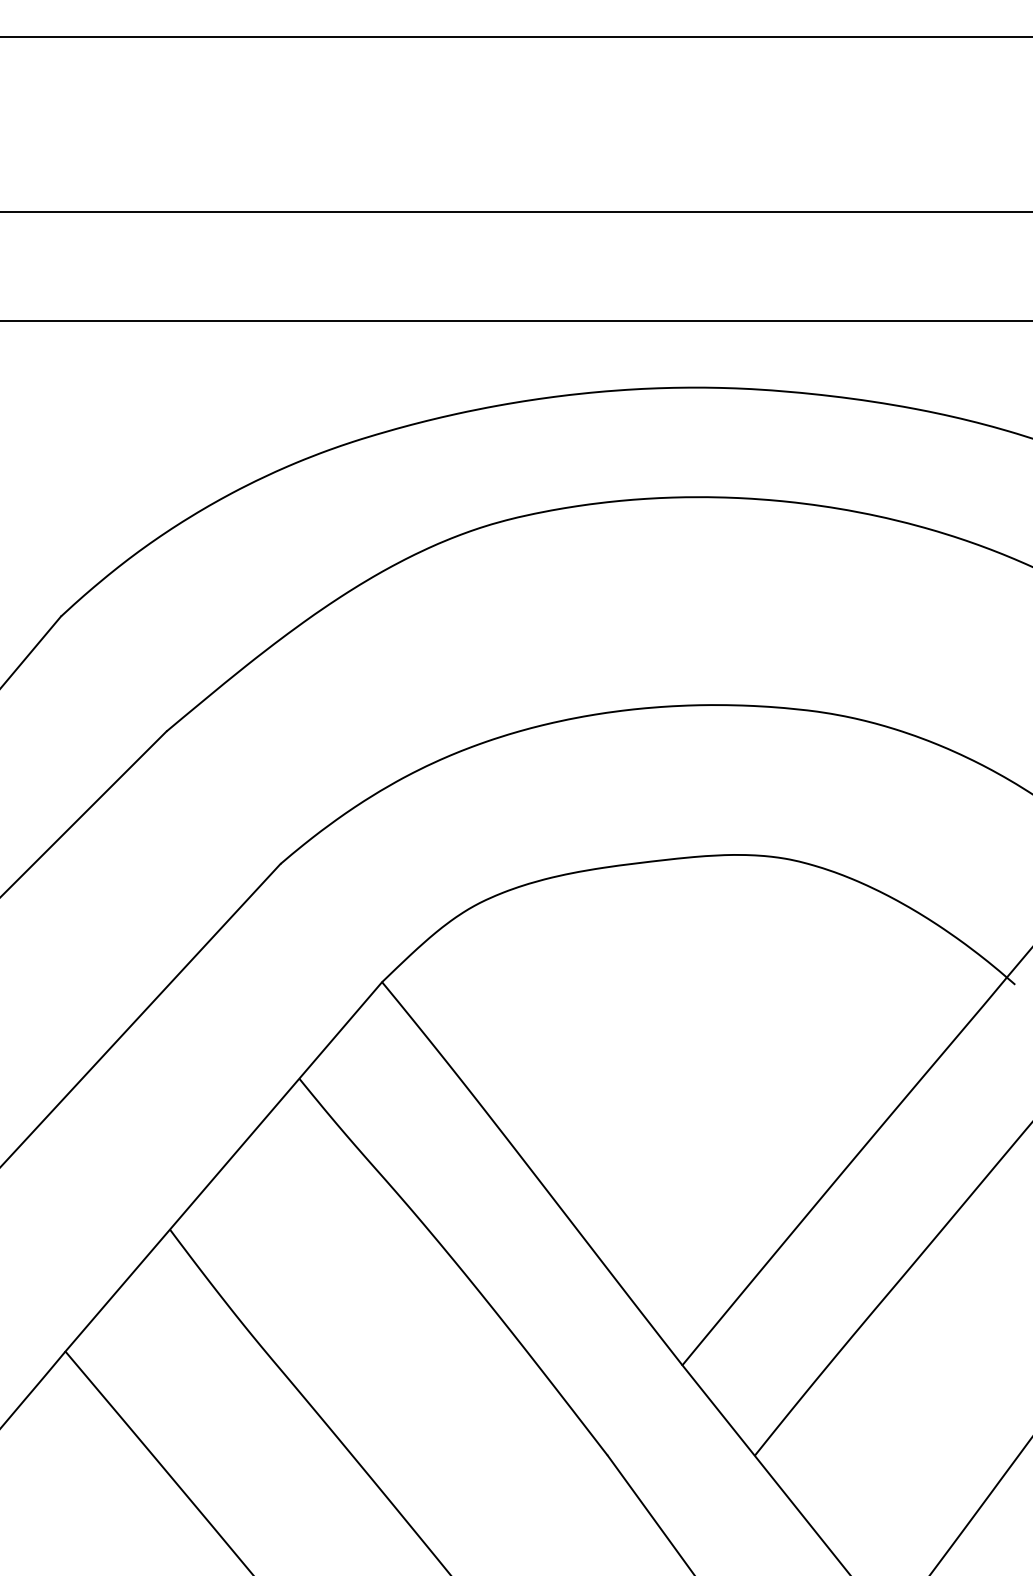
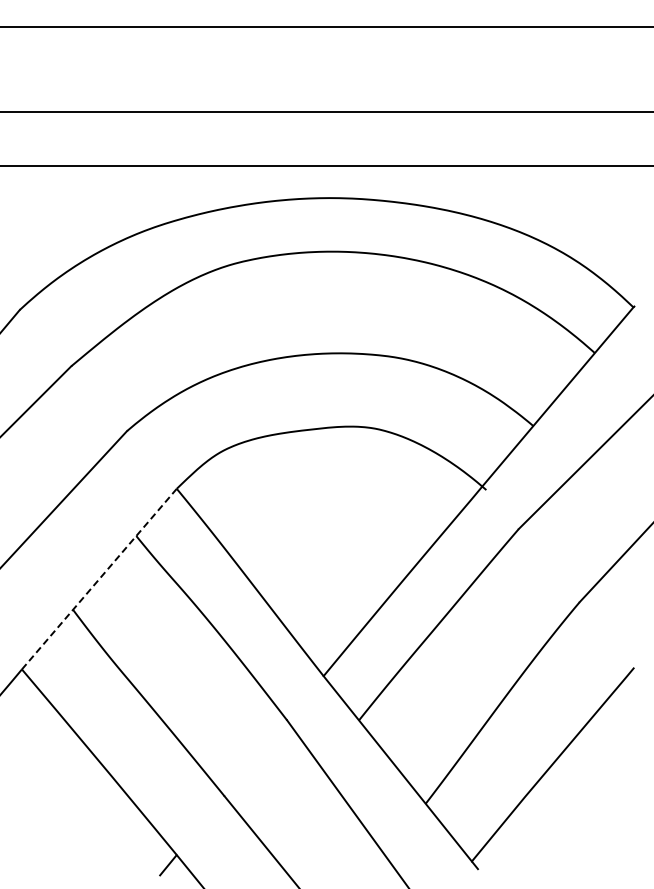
line: (224, 1167) -> (99, 579), solid -> dashed

